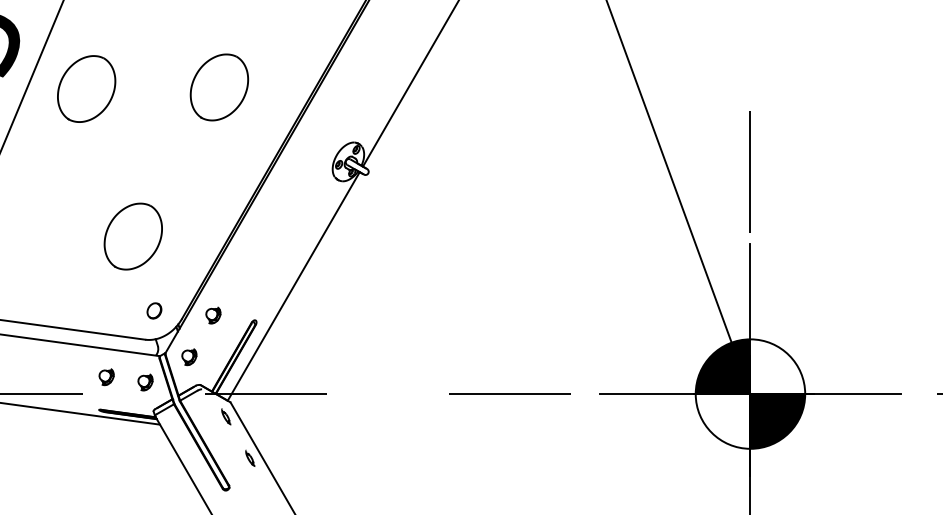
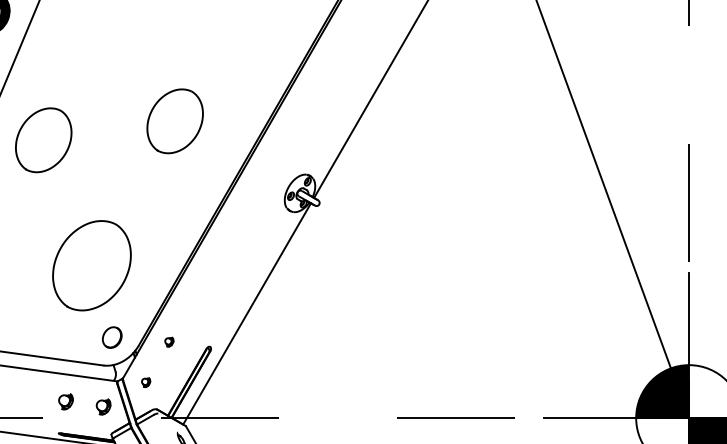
part: (86, 88) -> (43, 139), moved
part: (132, 236) -> (91, 265), size x1.4
part: (154, 310) -> (112, 337), size x1.4
part: (213, 315) -> (169, 342), size x0.6
part: (189, 357) -> (146, 382), size x0.6

